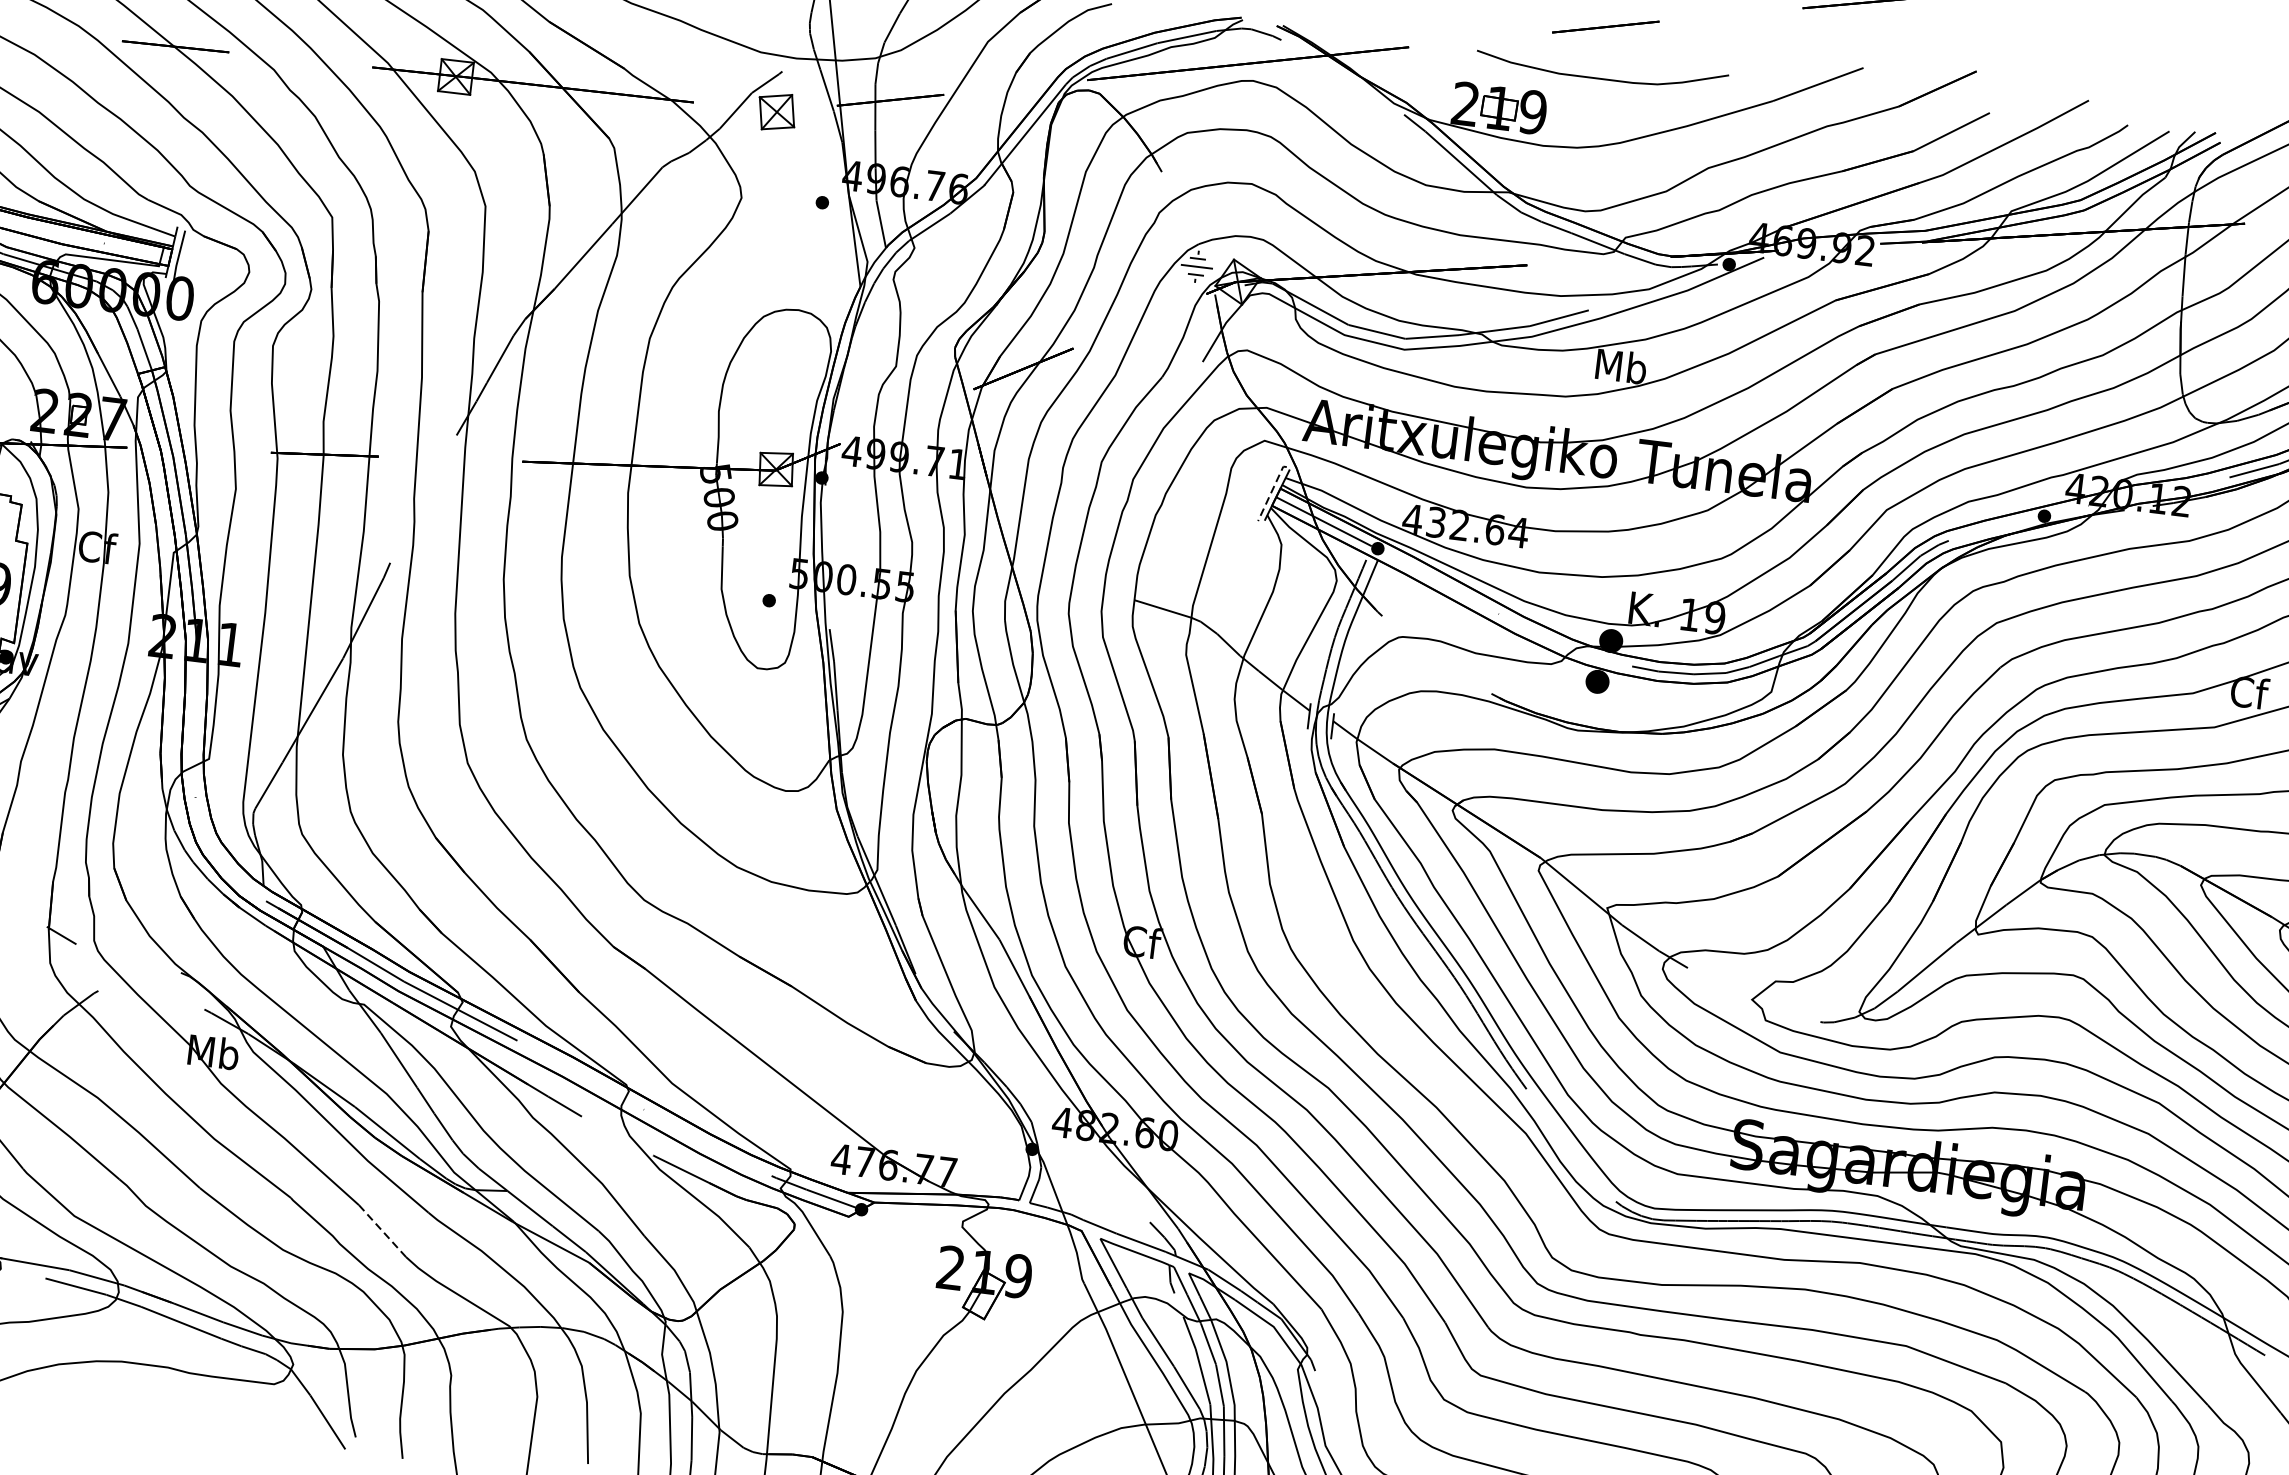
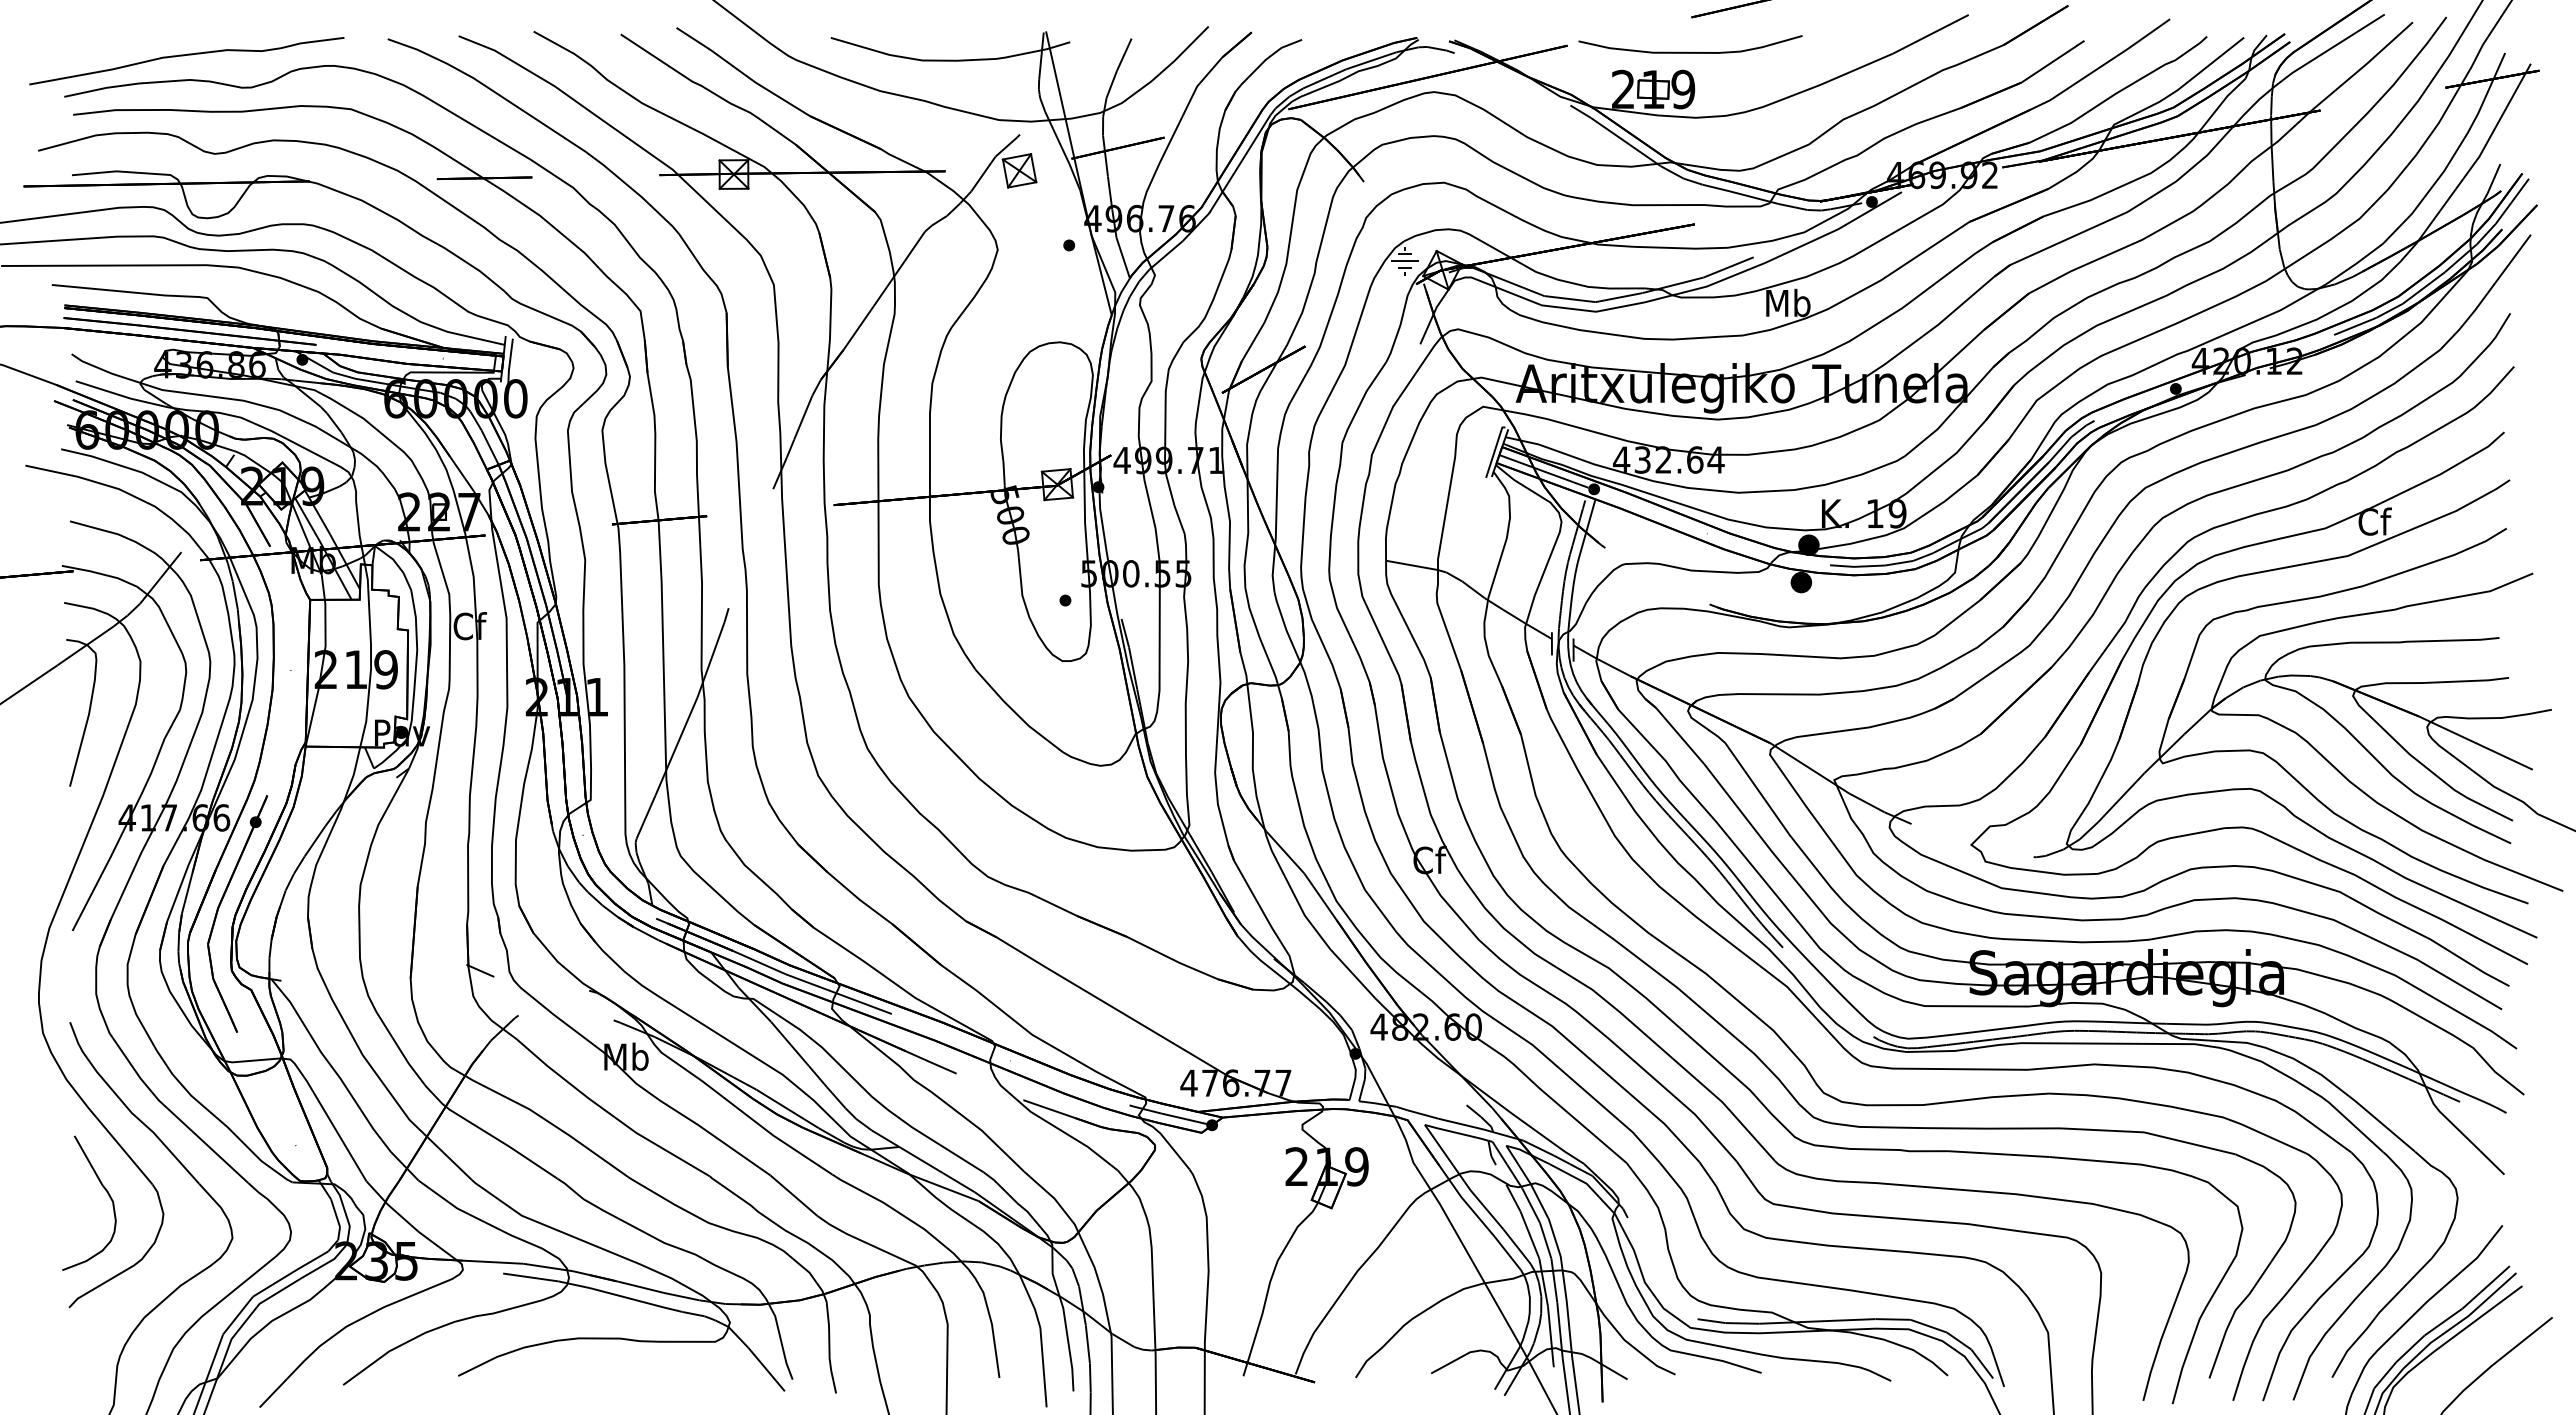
curve: (1601, 78) -> (1690, 52), moved
line: (1271, 491) -> (1494, 450), dashed -> solid
line: (382, 1230) -> (793, 1195), dashed -> solid

